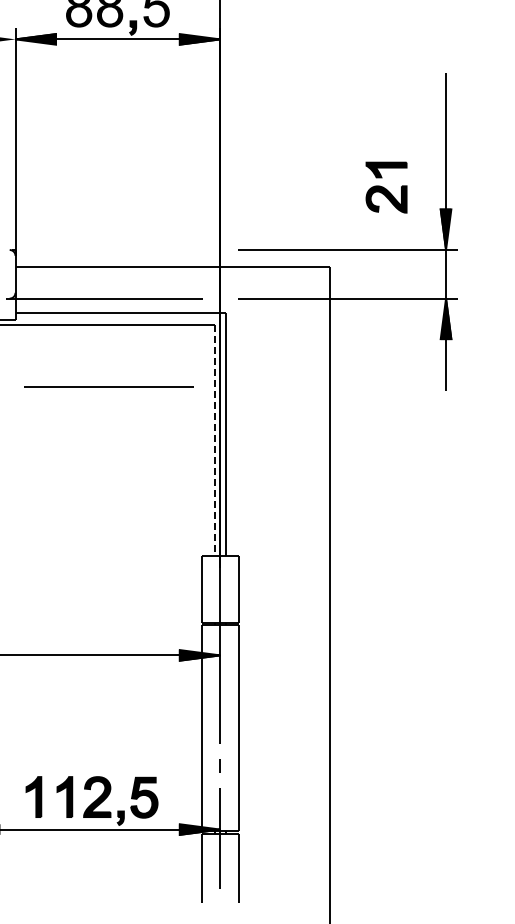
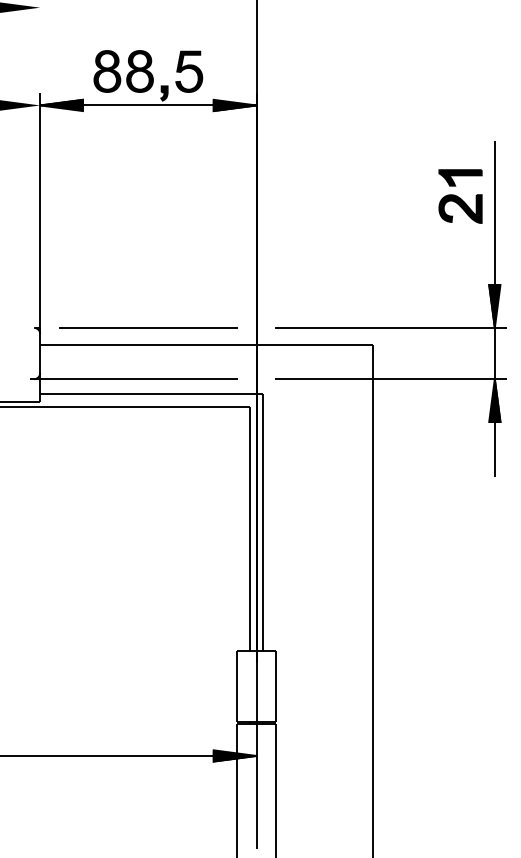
part: (386, 187) -> (460, 196), moved
line: (108, 386) -> (147, 327), moved
line: (214, 440) -> (250, 529), dashed -> solid

